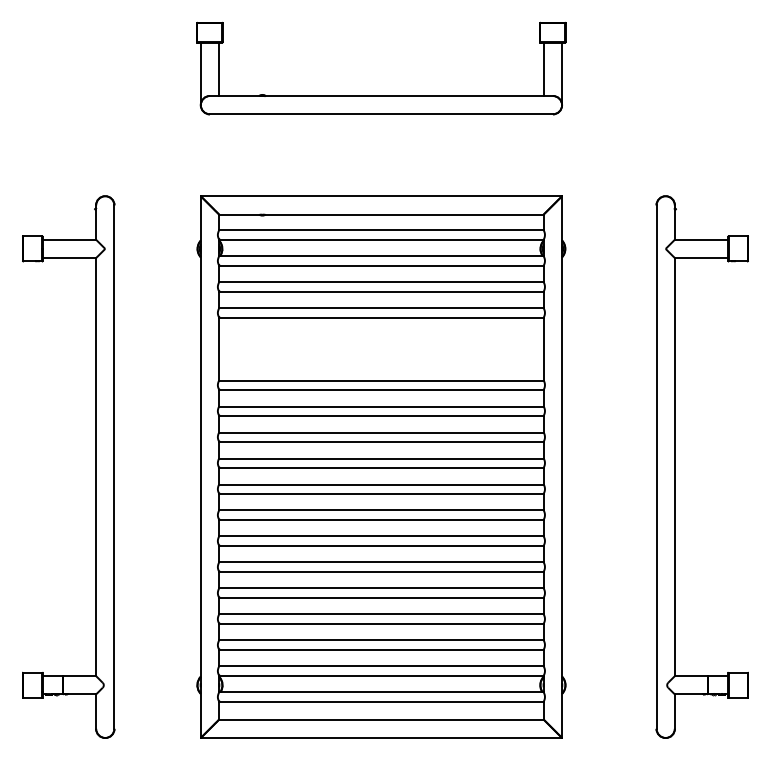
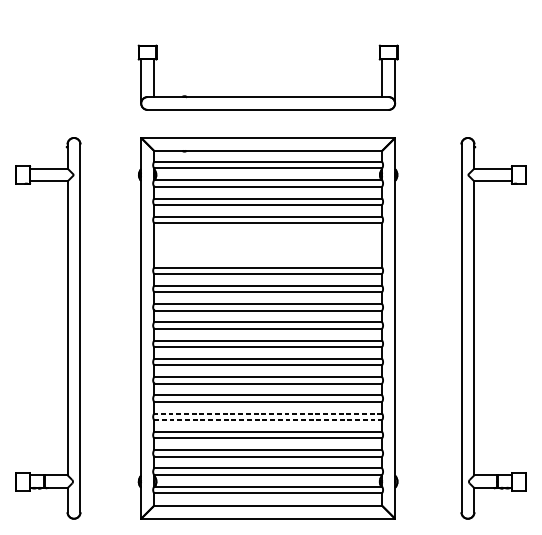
part: (381, 95) -> (268, 96), moved
line: (380, 588) -> (267, 413), solid -> dashed
line: (381, 597) -> (268, 420), solid -> dashed

